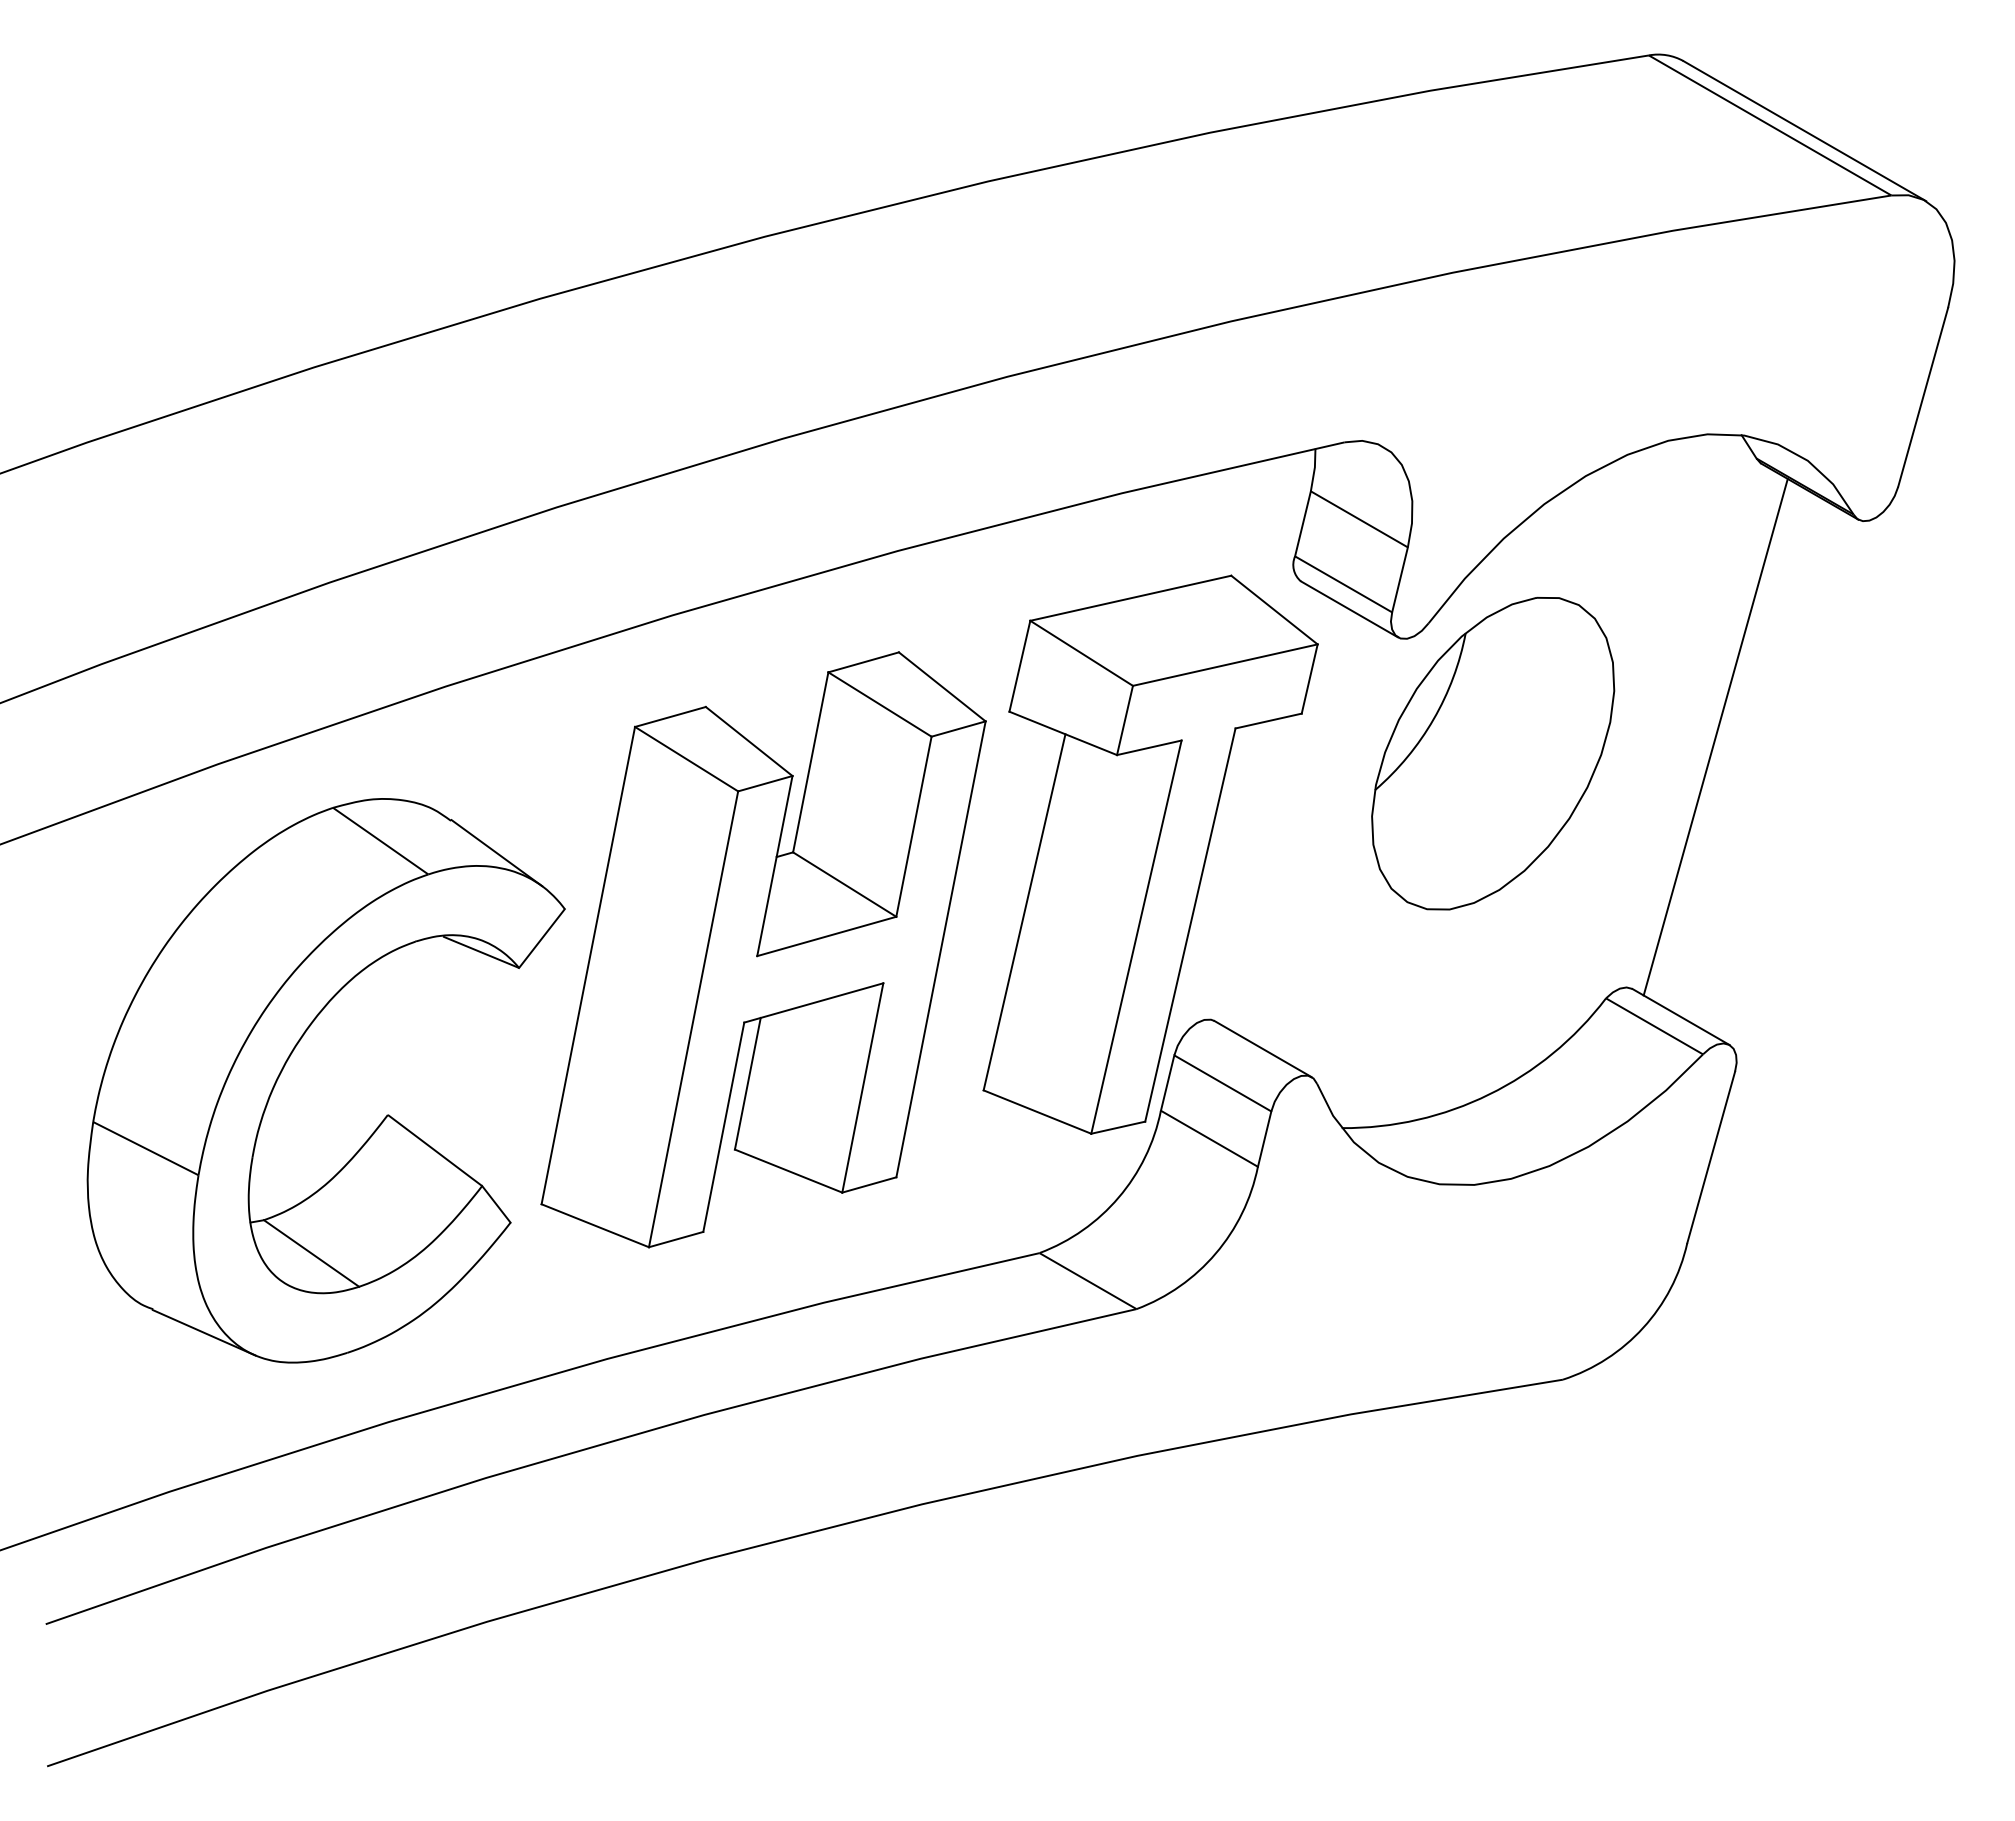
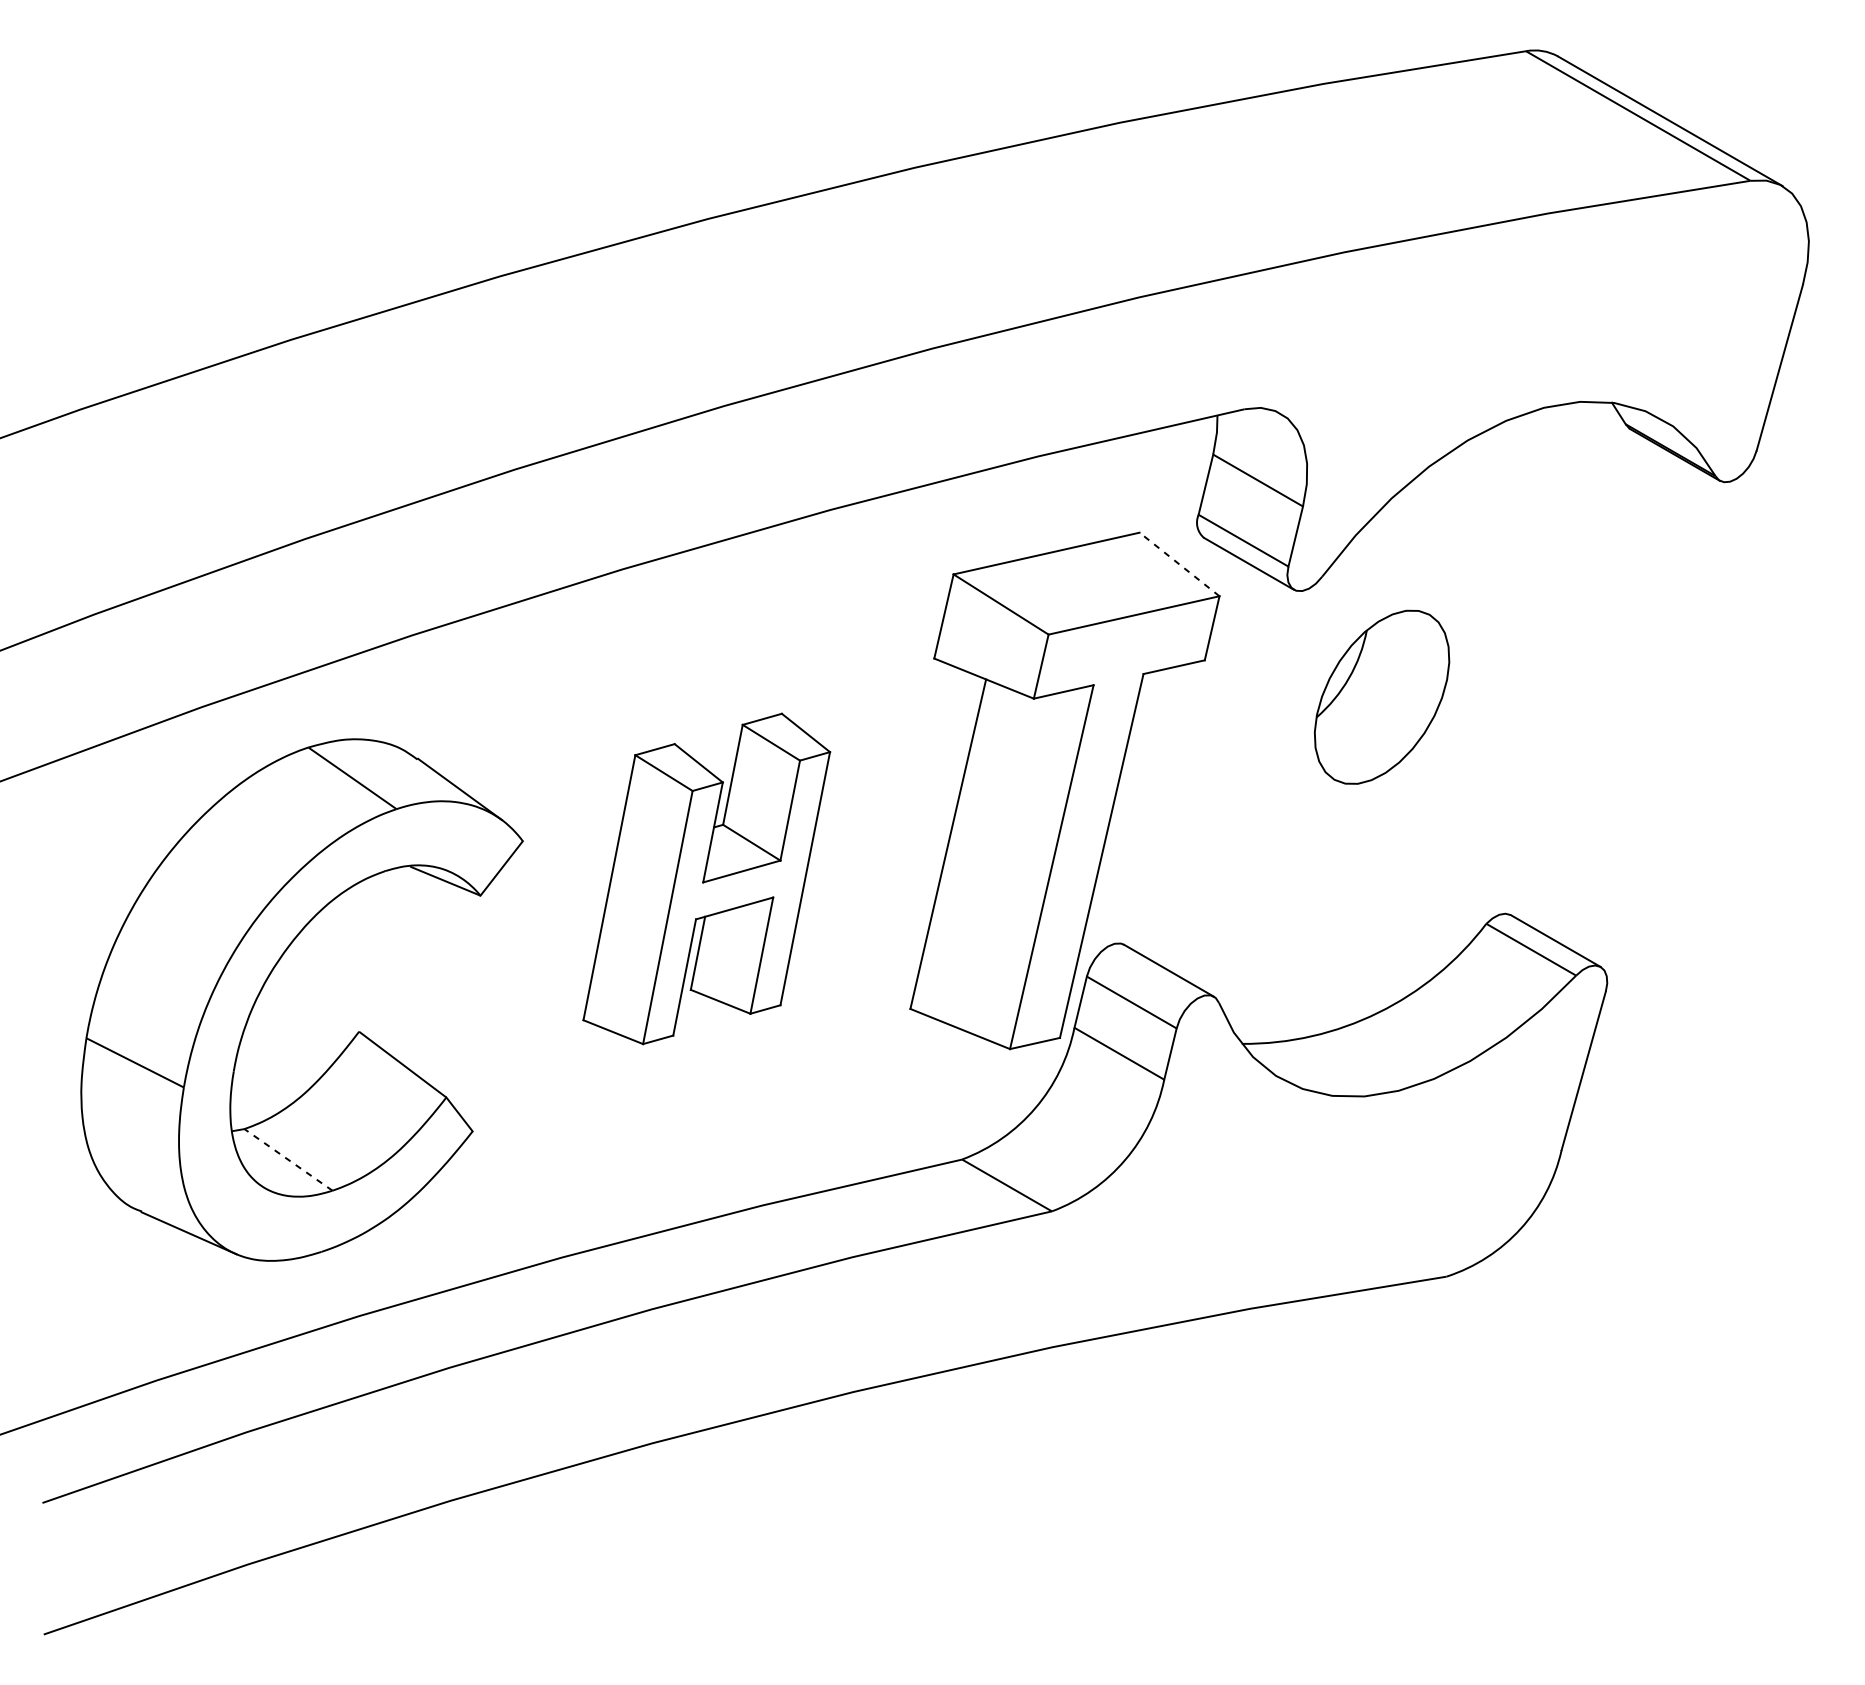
line: (1274, 609) -> (1179, 563), solid -> dashed
line: (1715, 736) -> (1587, 681), removed
part: (1493, 753) -> (1382, 697), size x0.6
part: (763, 949) -> (706, 878), size x0.6
line: (311, 1253) -> (288, 1159), solid -> dashed

